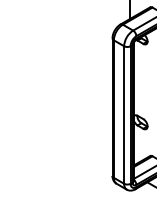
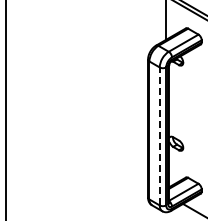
line: (123, 115) -> (159, 136), solid -> dashed

